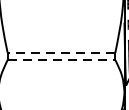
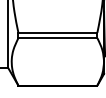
line: (60, 52) -> (57, 32), dashed -> solid
line: (62, 60) -> (58, 38), dashed -> solid

